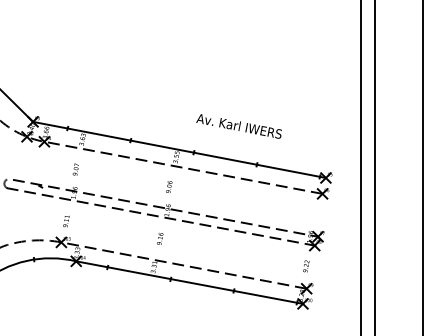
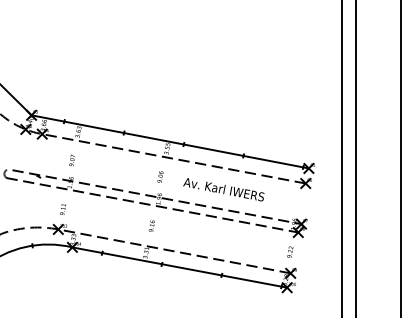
text: (238, 126) -> (223, 189), moved

